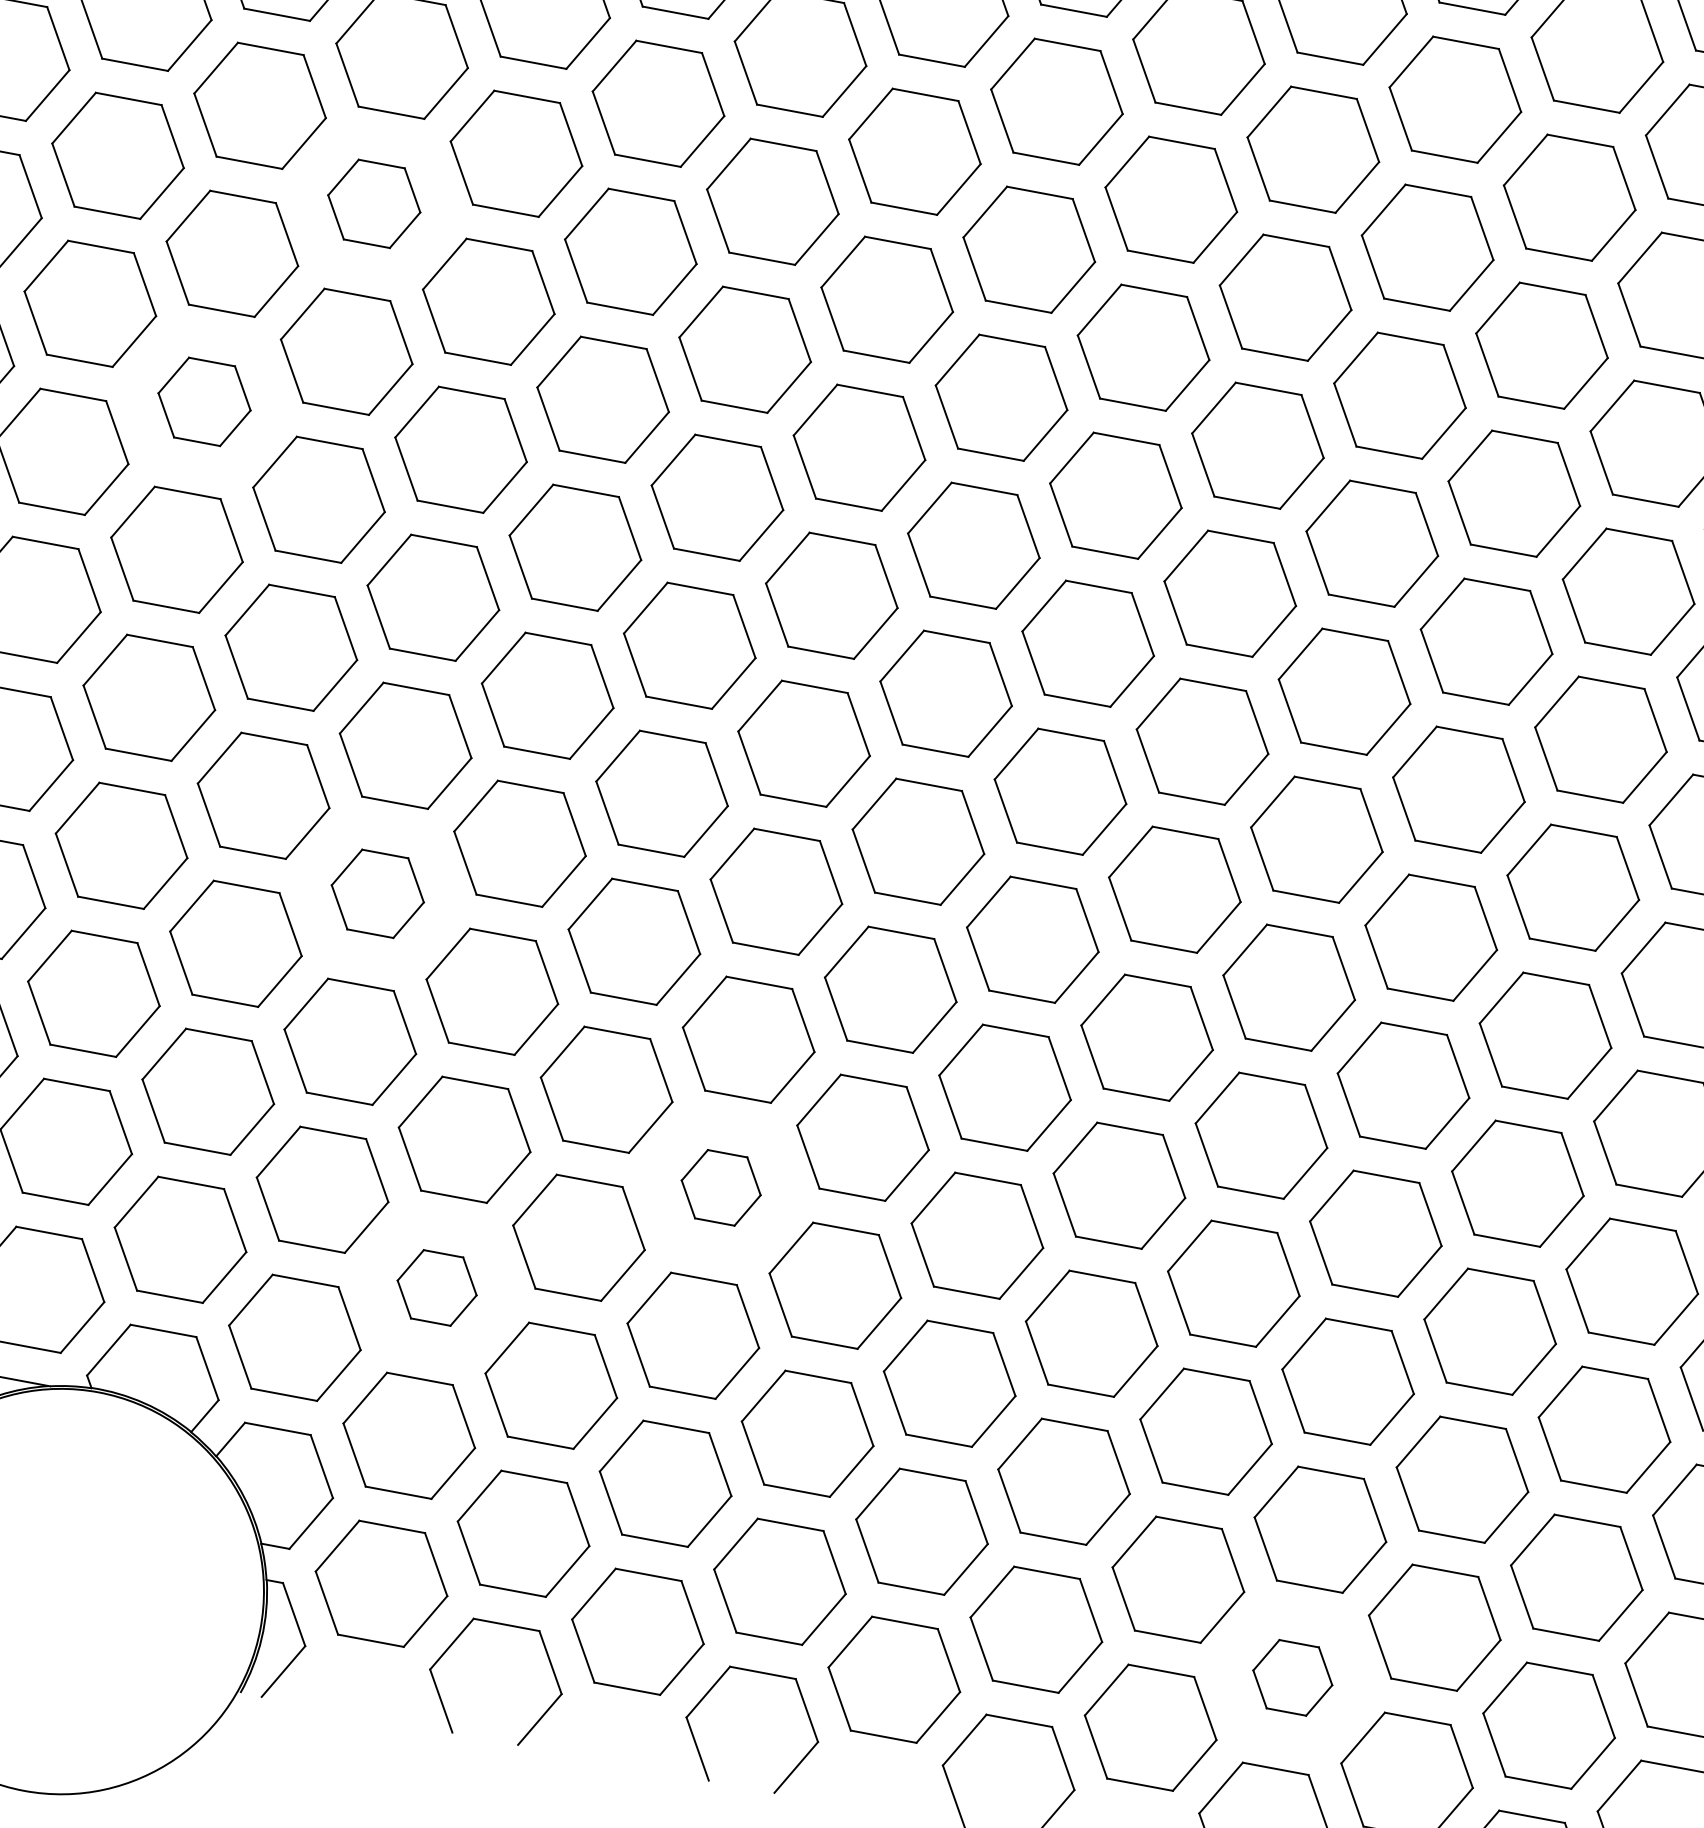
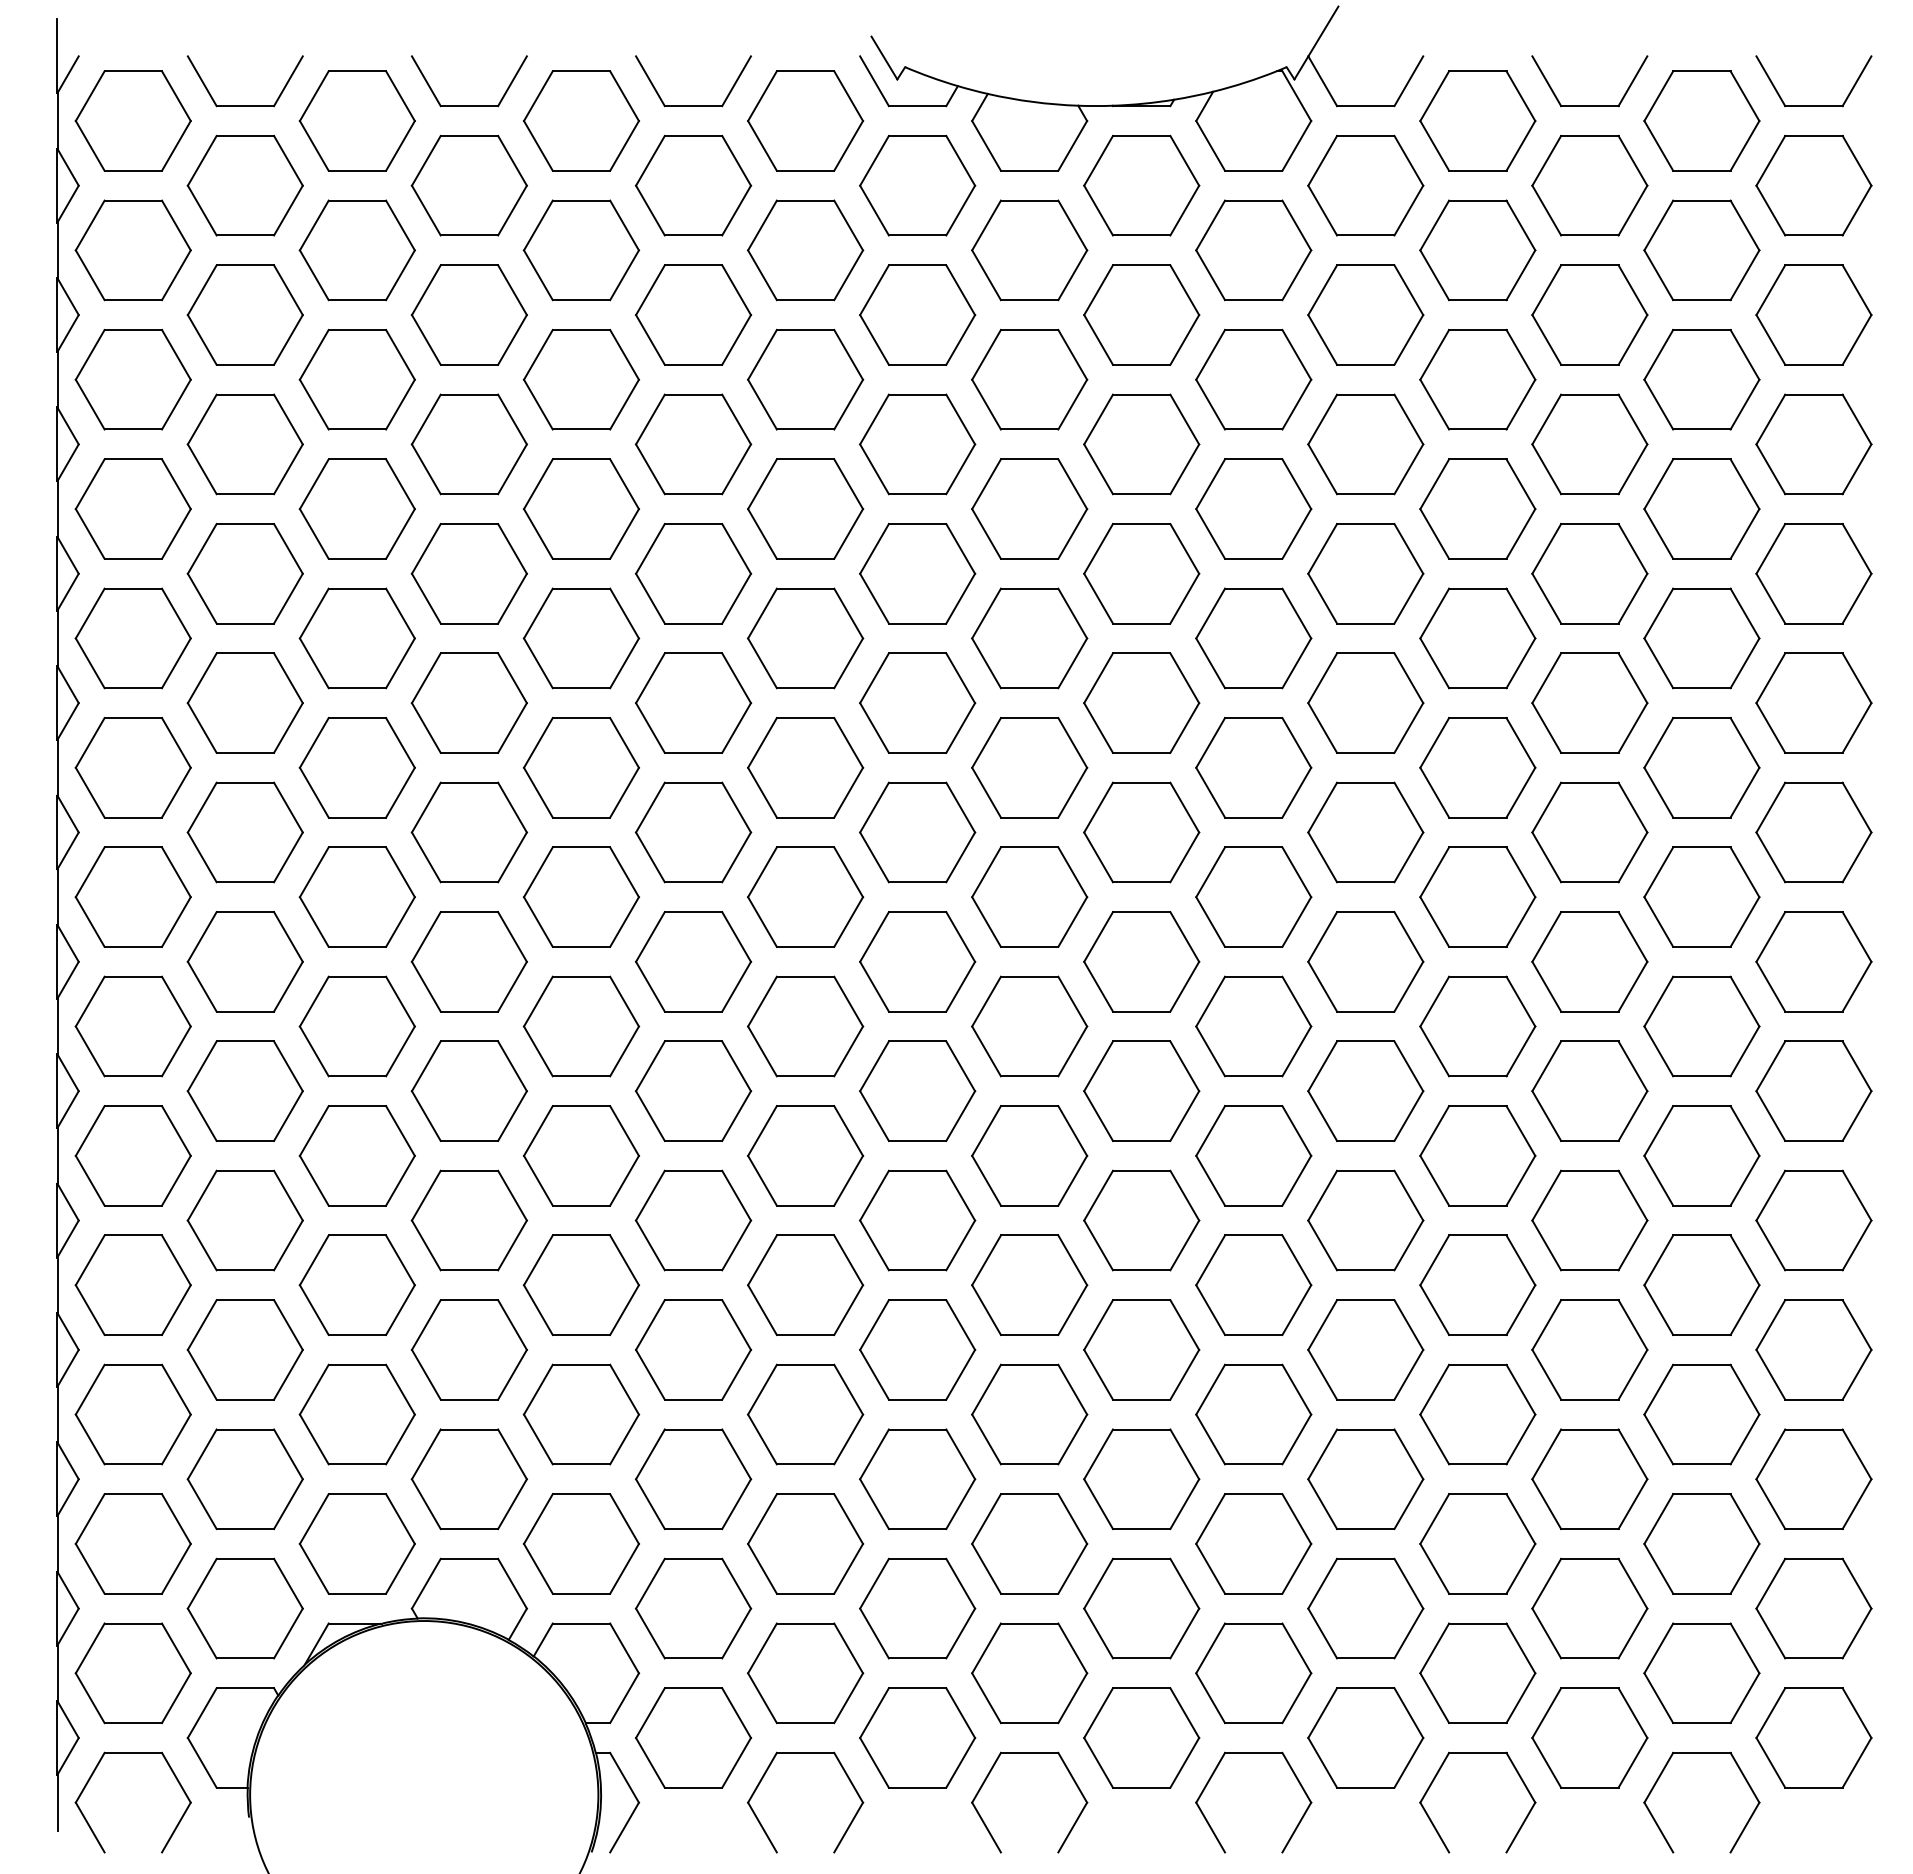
part: (373, 203) -> (468, 573), size x1.43
part: (203, 401) -> (356, 767), size x1.43
part: (376, 893) -> (580, 1155), size x1.43
part: (721, 1187) -> (917, 1349), size x1.67
part: (436, 1288) -> (693, 1479), size x1.67
part: (1292, 1677) -> (1477, 1673), size x1.67

